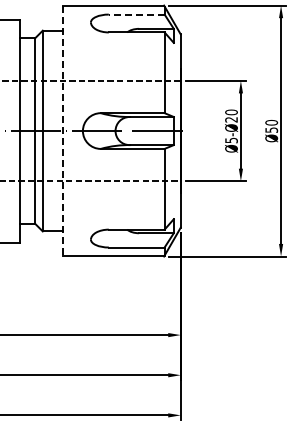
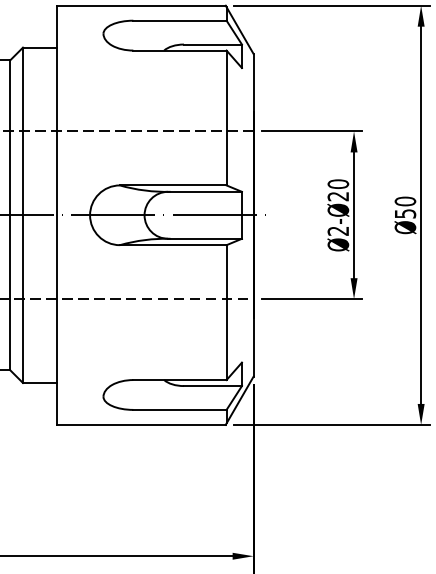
line: (136, 14) -> (179, 20), dashed -> solid
line: (62, 131) -> (55, 216), dashed -> solid
text: (231, 140) -> (338, 231), Ø5-Ø -> Ø2-Ø

